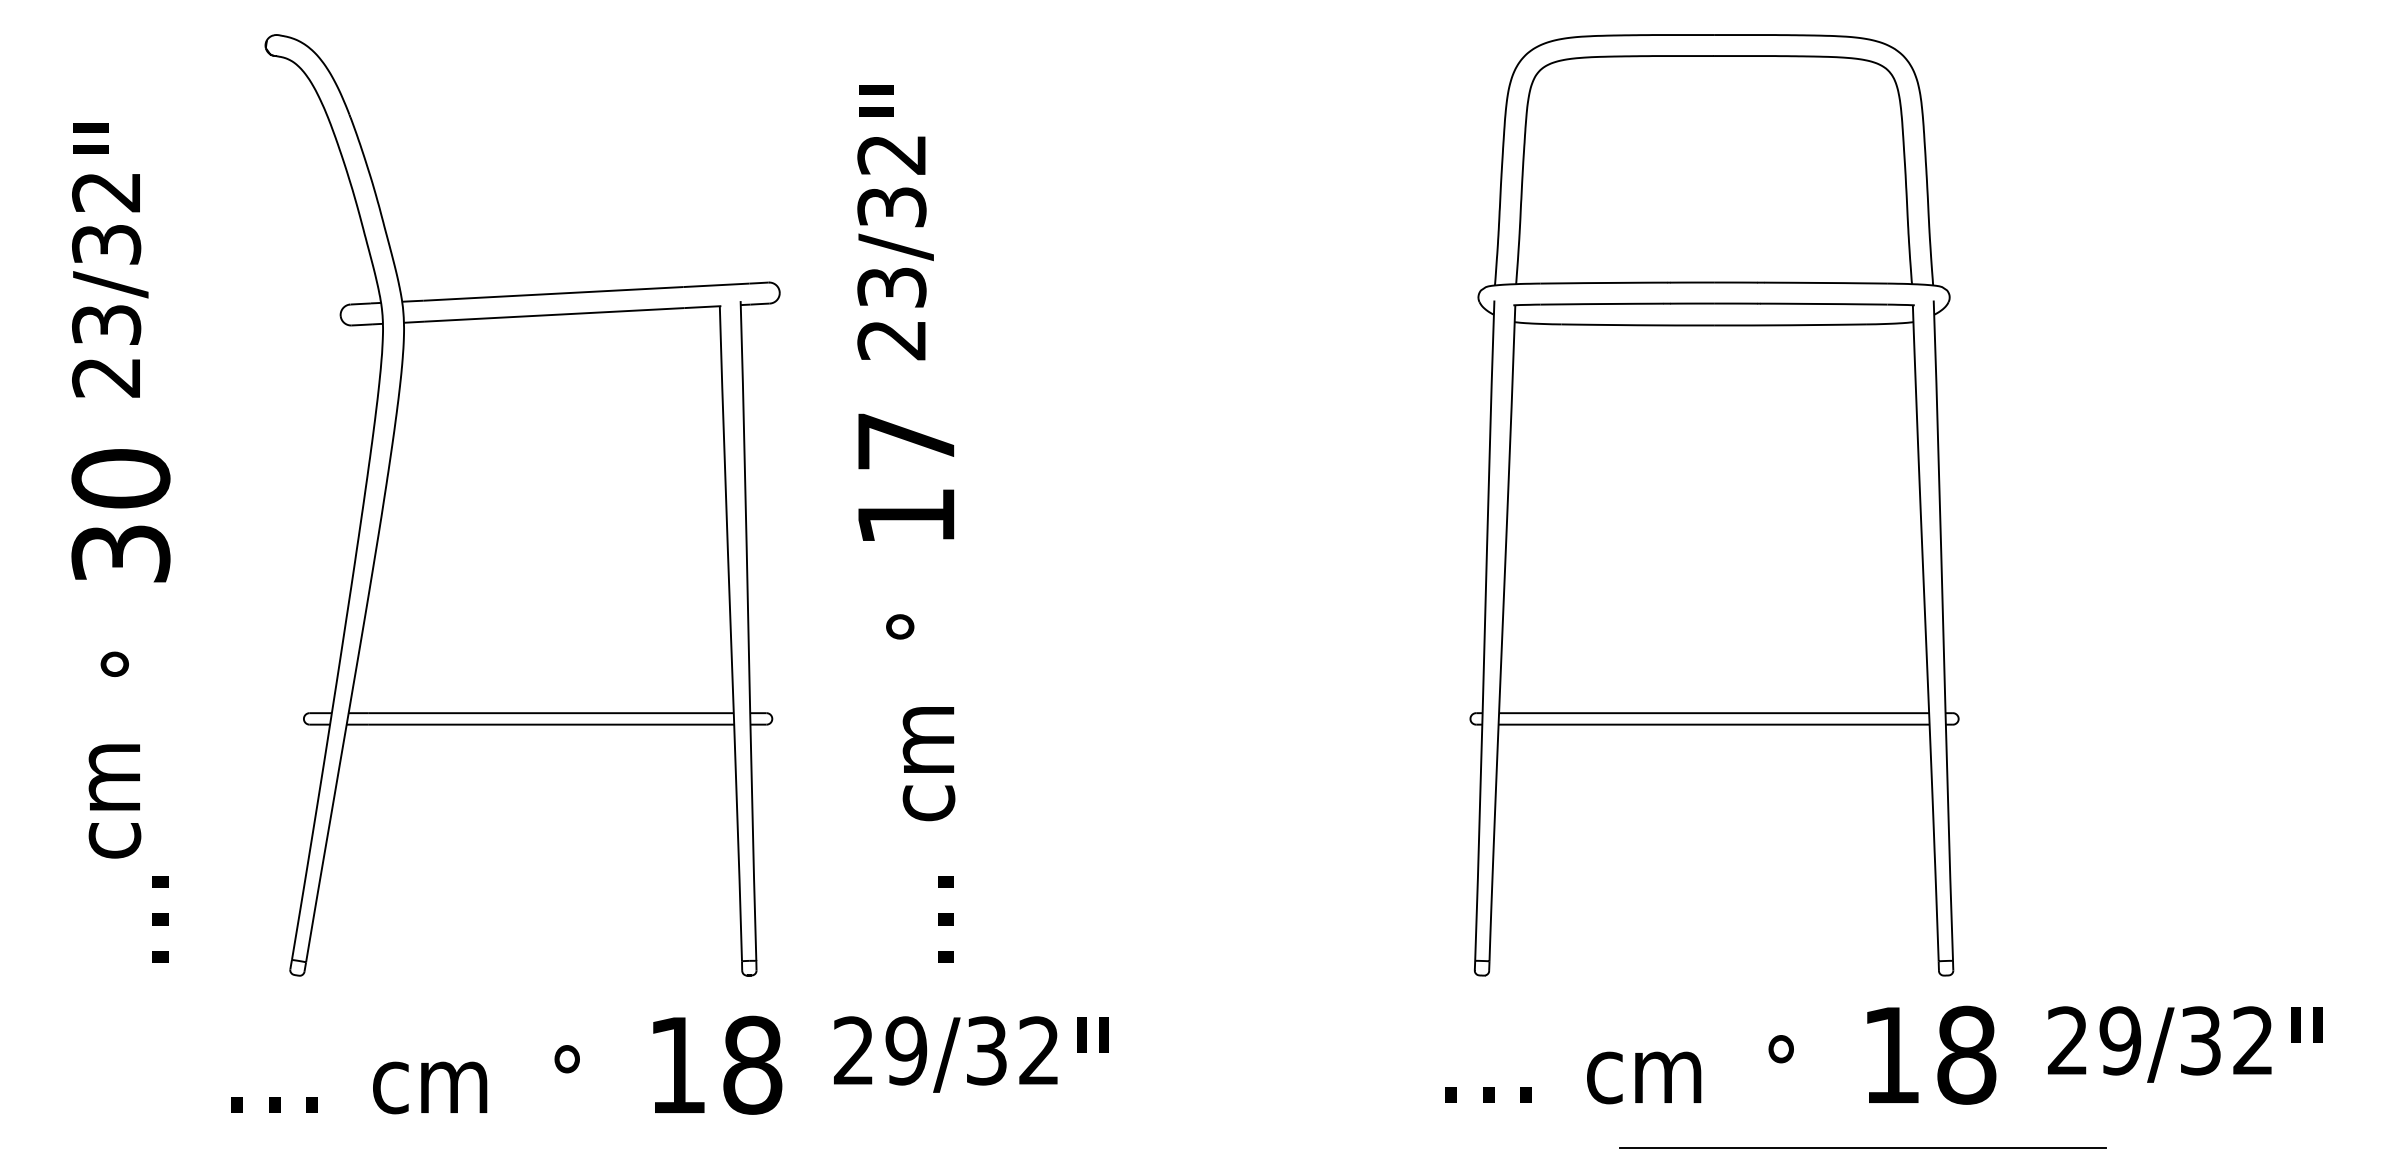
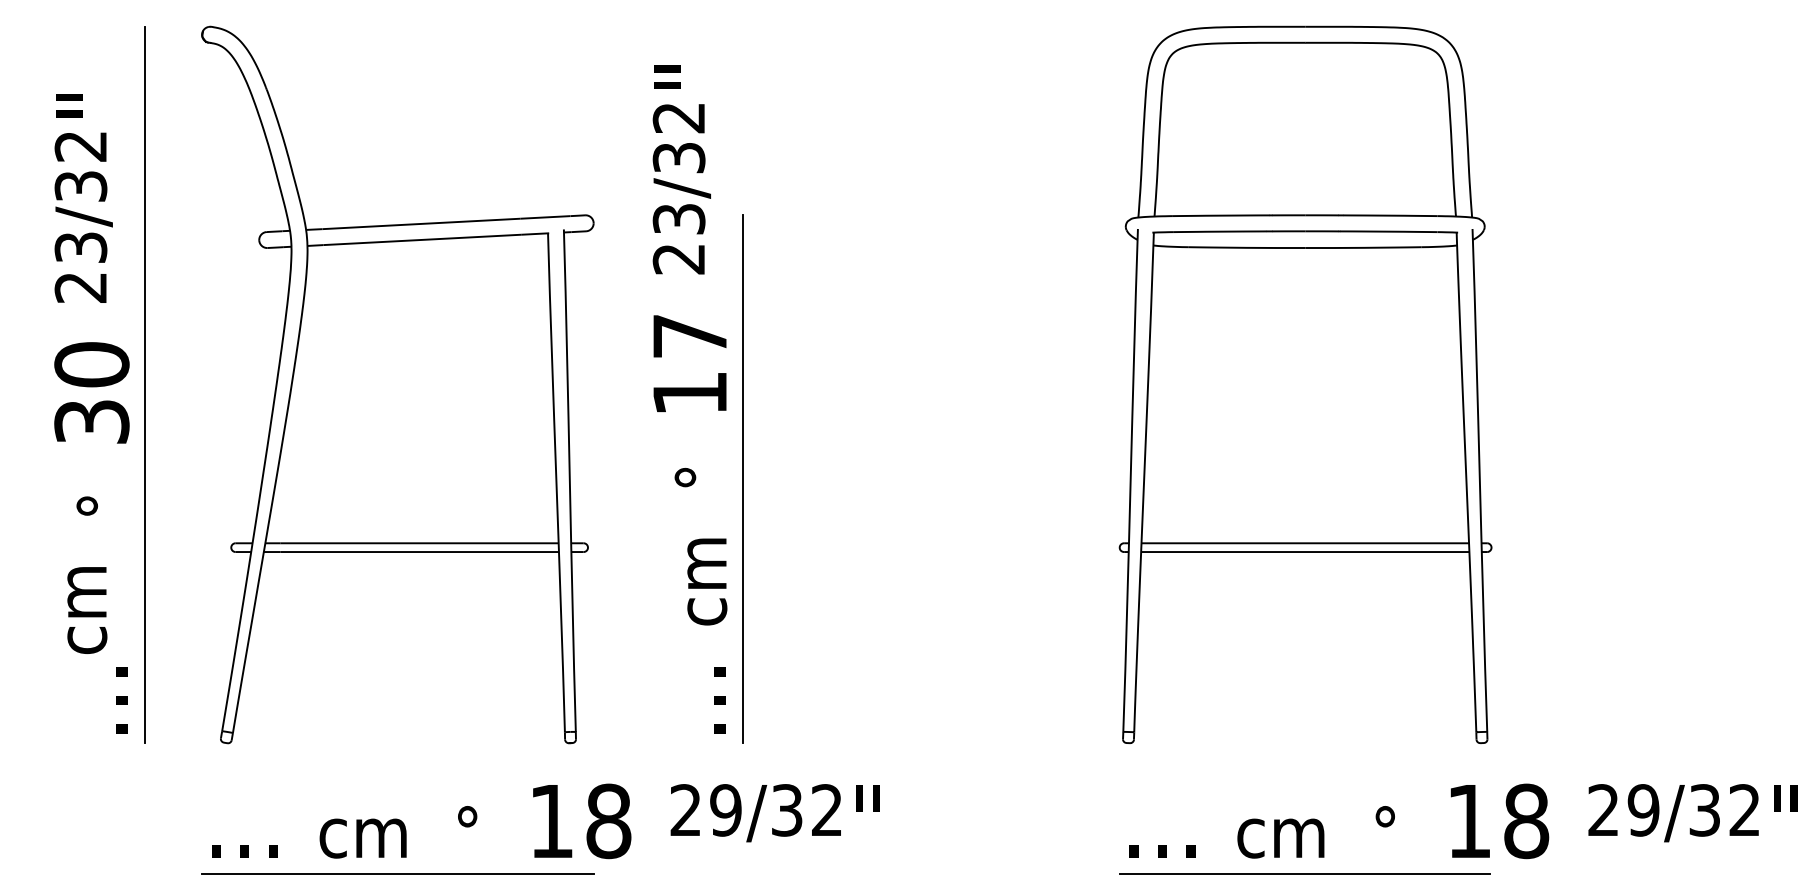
line: (190, 505) -> (144, 385), added
line: (975, 628) -> (742, 478), added
text: (1883, 1054) -> (1463, 820), moved
text: (669, 1064) -> (545, 820), moved
line: (522, 1147) -> (397, 874), added
line: (1862, 1147) -> (1304, 874), moved

